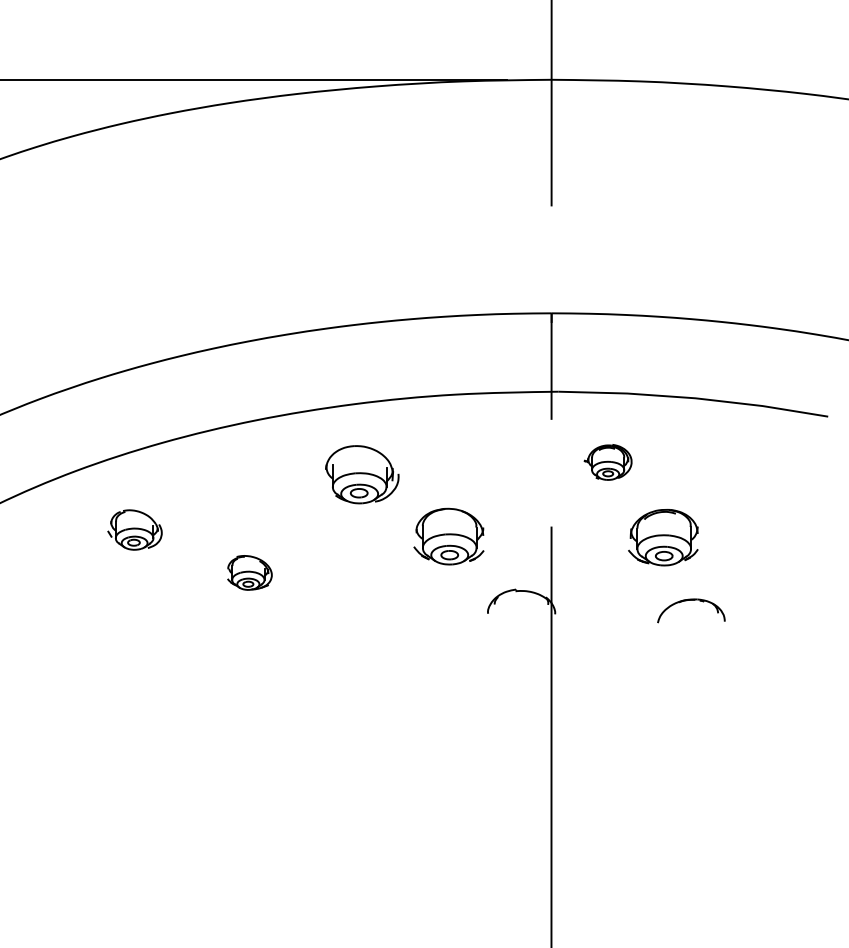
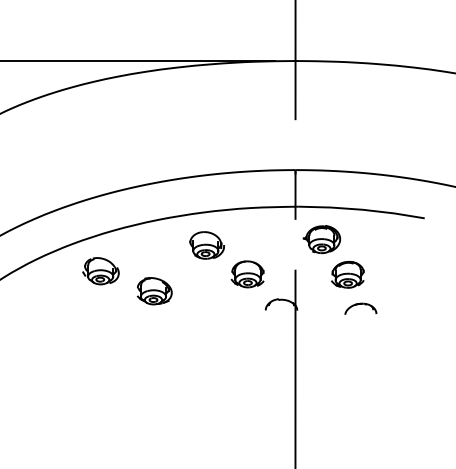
part: (607, 461) -> (321, 239), size x1.67
part: (134, 530) -> (100, 271), size x1.43
part: (249, 573) -> (154, 291), size x1.67

